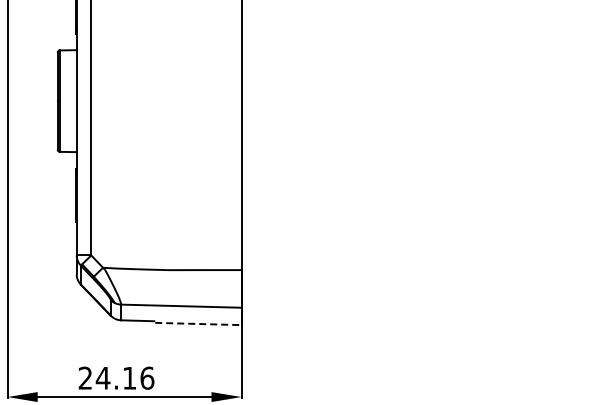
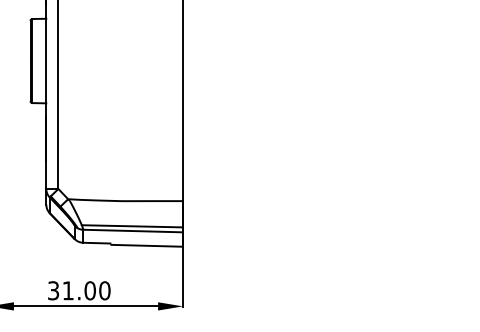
line: (180, 300) -> (132, 226), added
line: (198, 324) -> (147, 246), dashed -> solid
text: (116, 377) -> (79, 290), 24.16 -> 31.00

